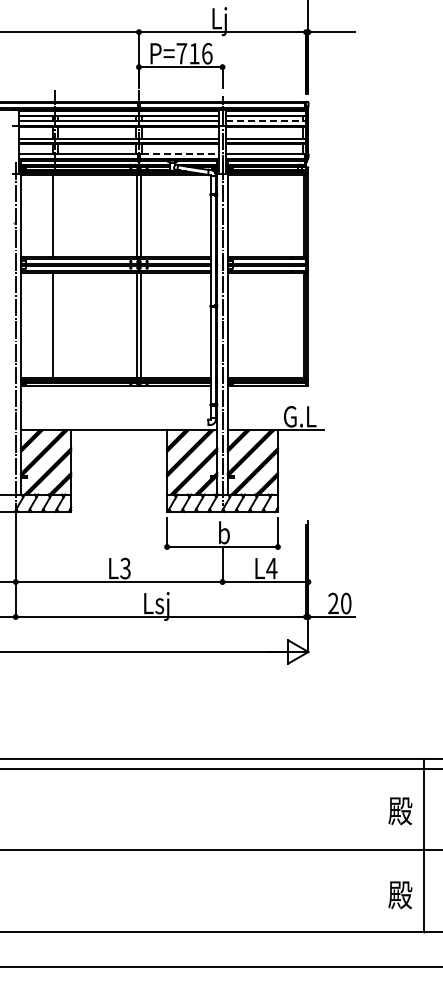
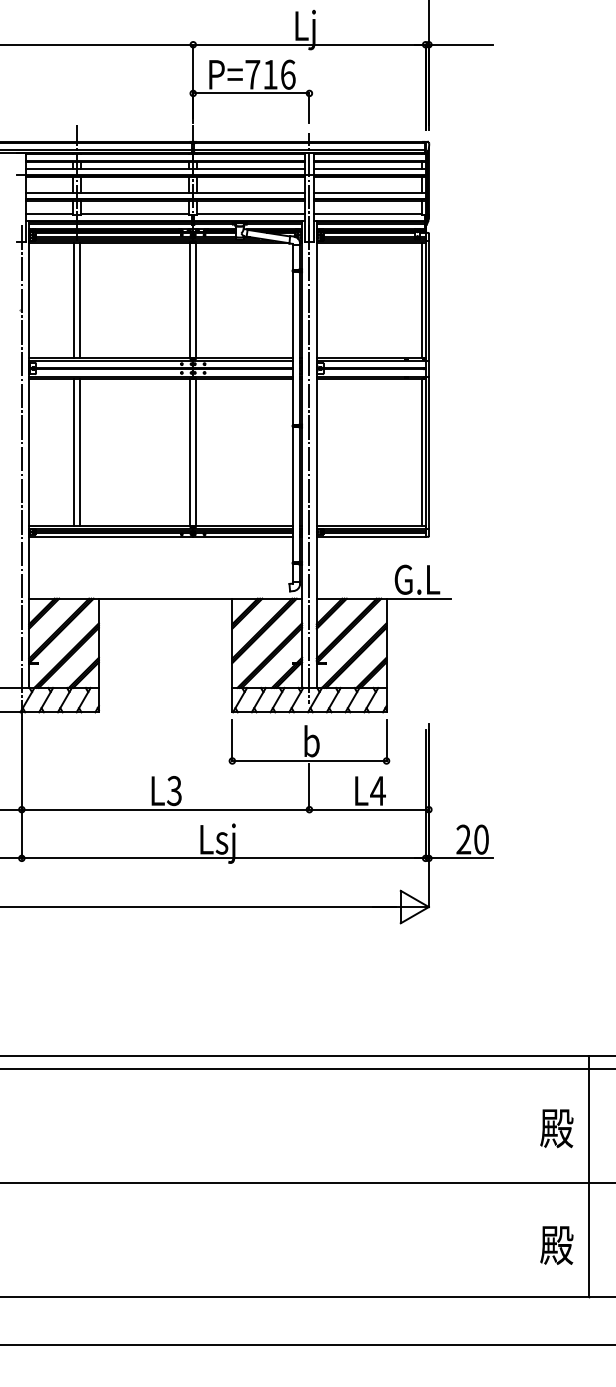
line: (266, 121) -> (370, 169), dashed -> solid
line: (180, 153) -> (250, 213), dashed -> solid
line: (57, 215) -> (79, 299), added
line: (57, 325) -> (79, 452), added

